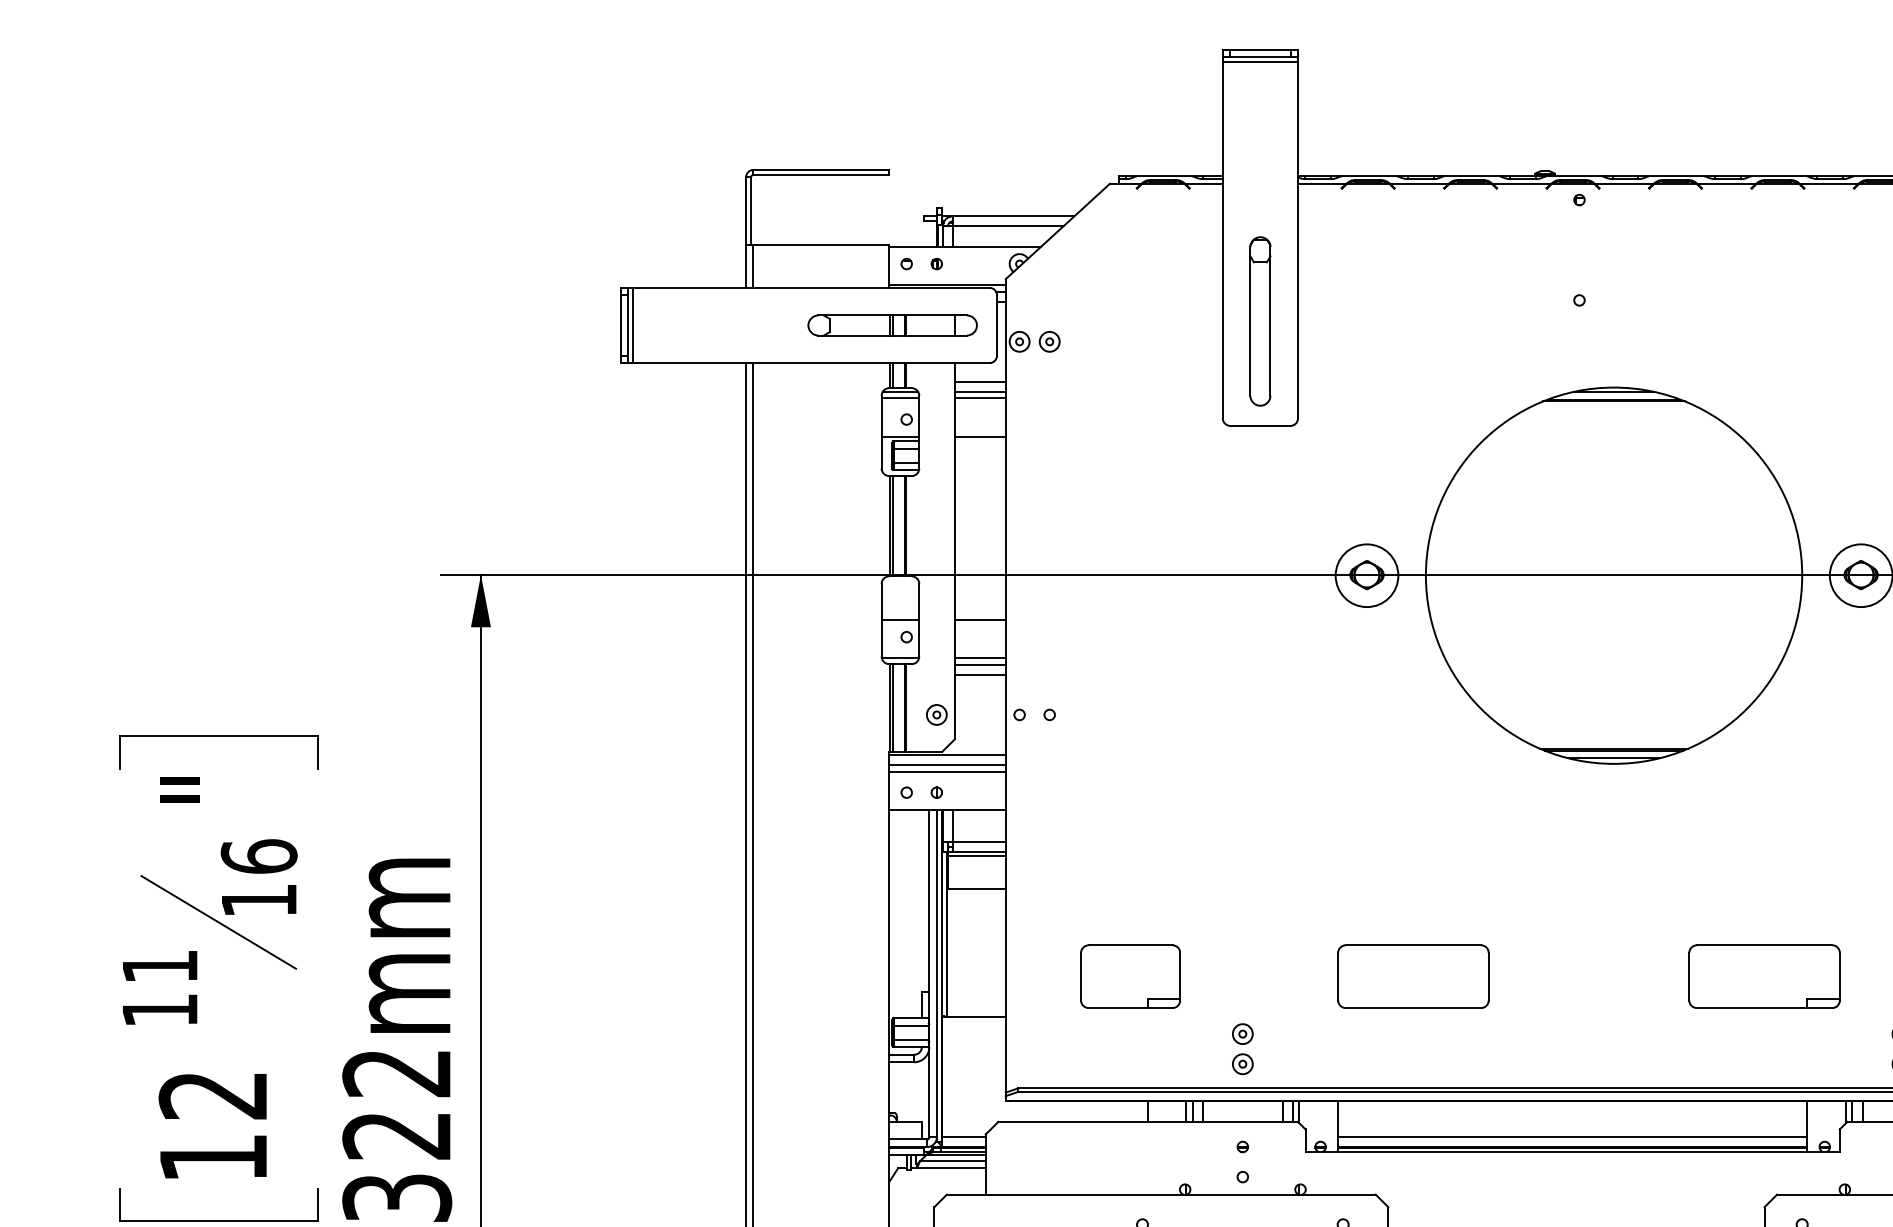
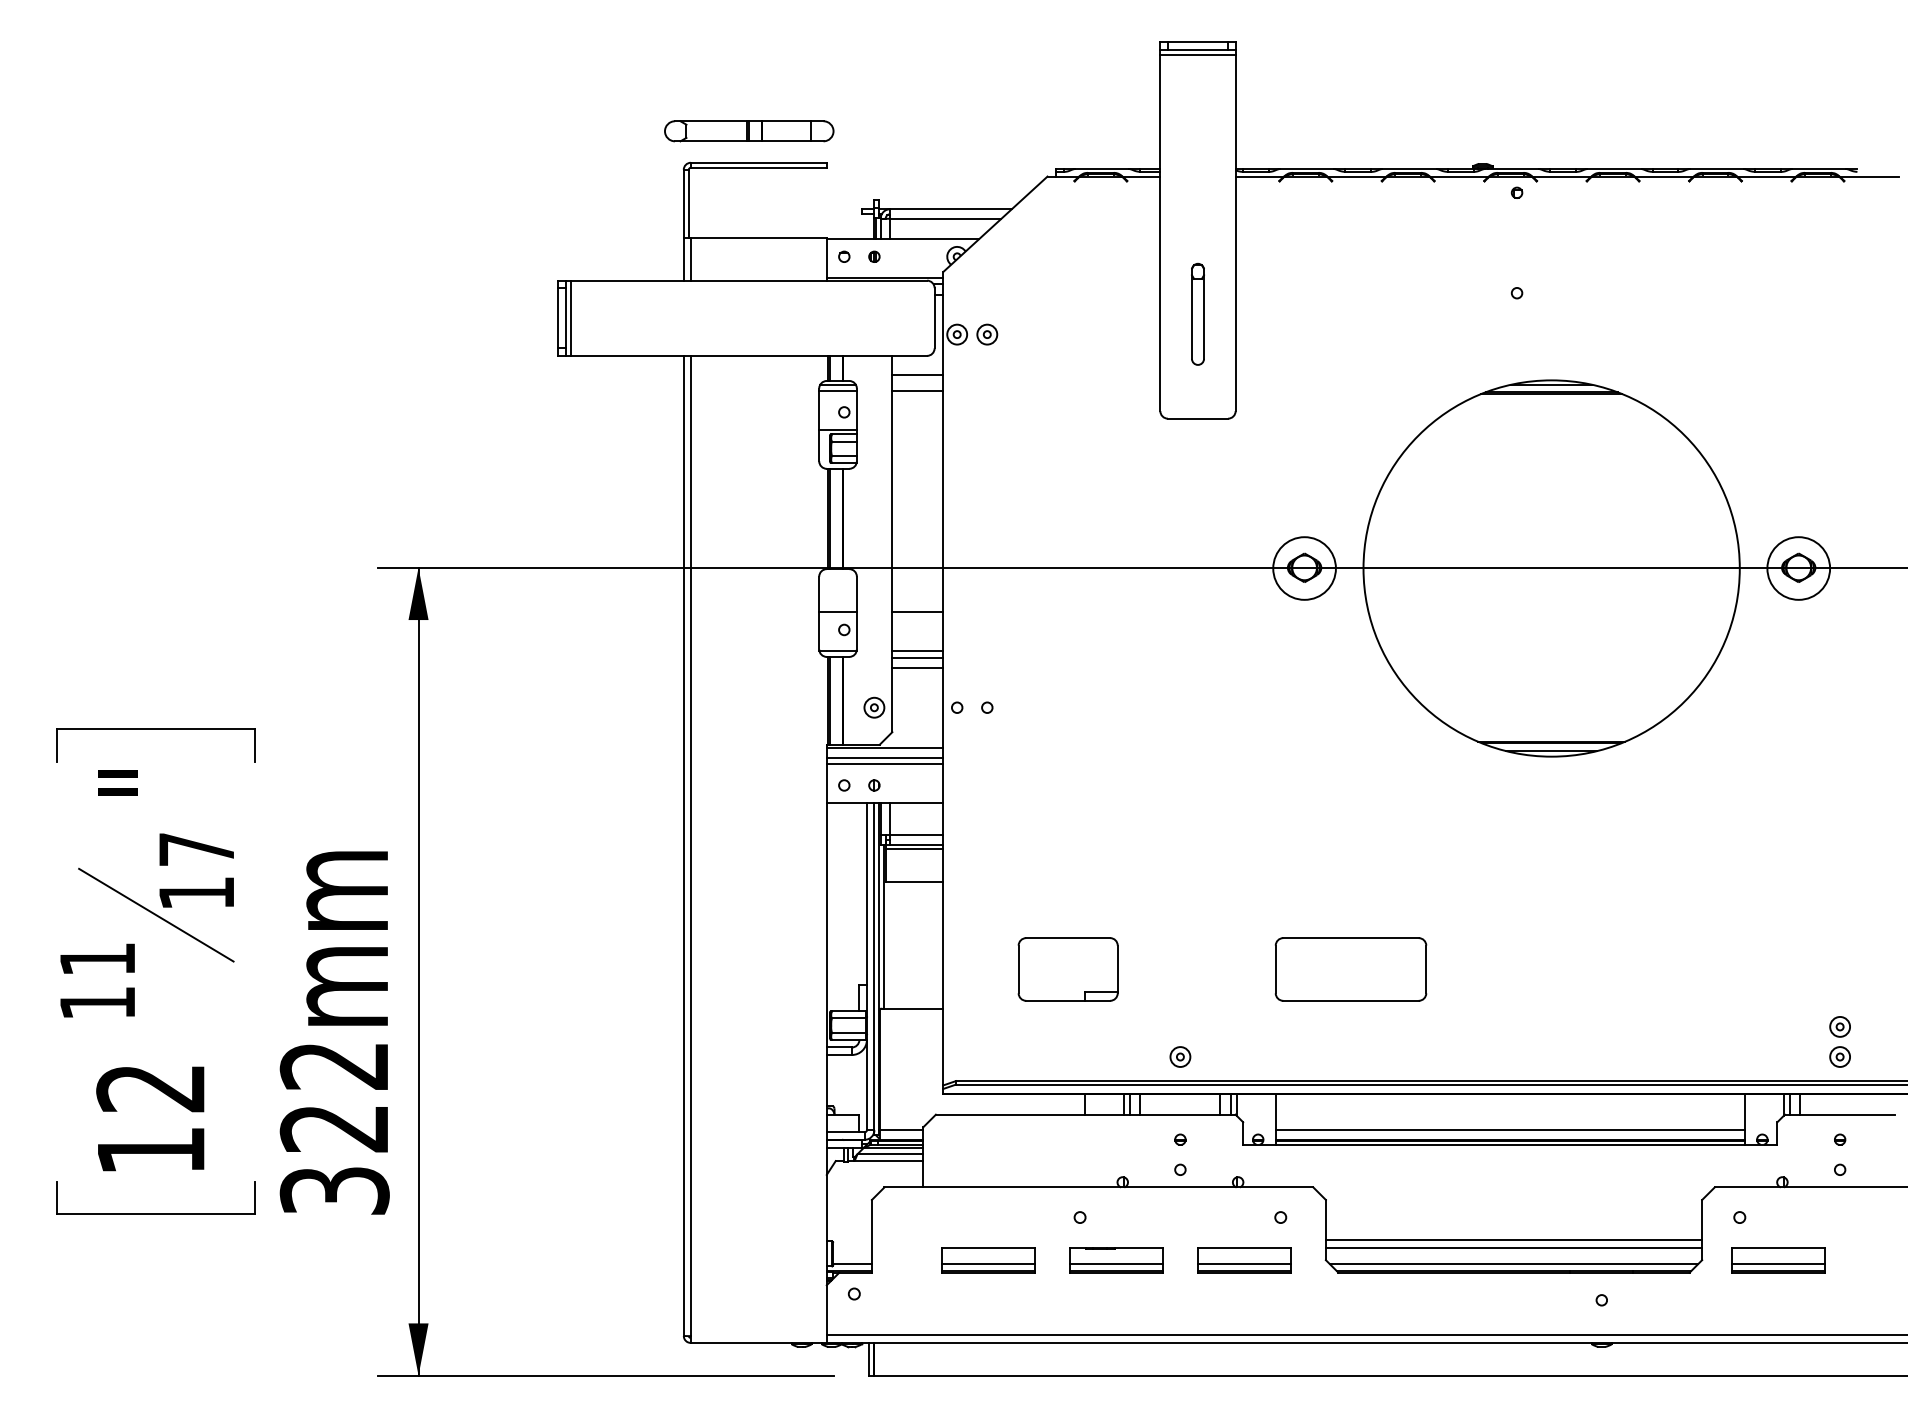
part: (1259, 321) -> (1197, 314), size x0.6
part: (892, 325) -> (749, 131), moved
line: (979, 391) -> (917, 384), removed
line: (979, 436) -> (917, 429), removed
text: (258, 856) -> (196, 849), 16 -> 17
part: (1764, 976) -> (1702, 969), removed
part: (1242, 1033) -> (1180, 1026), removed

